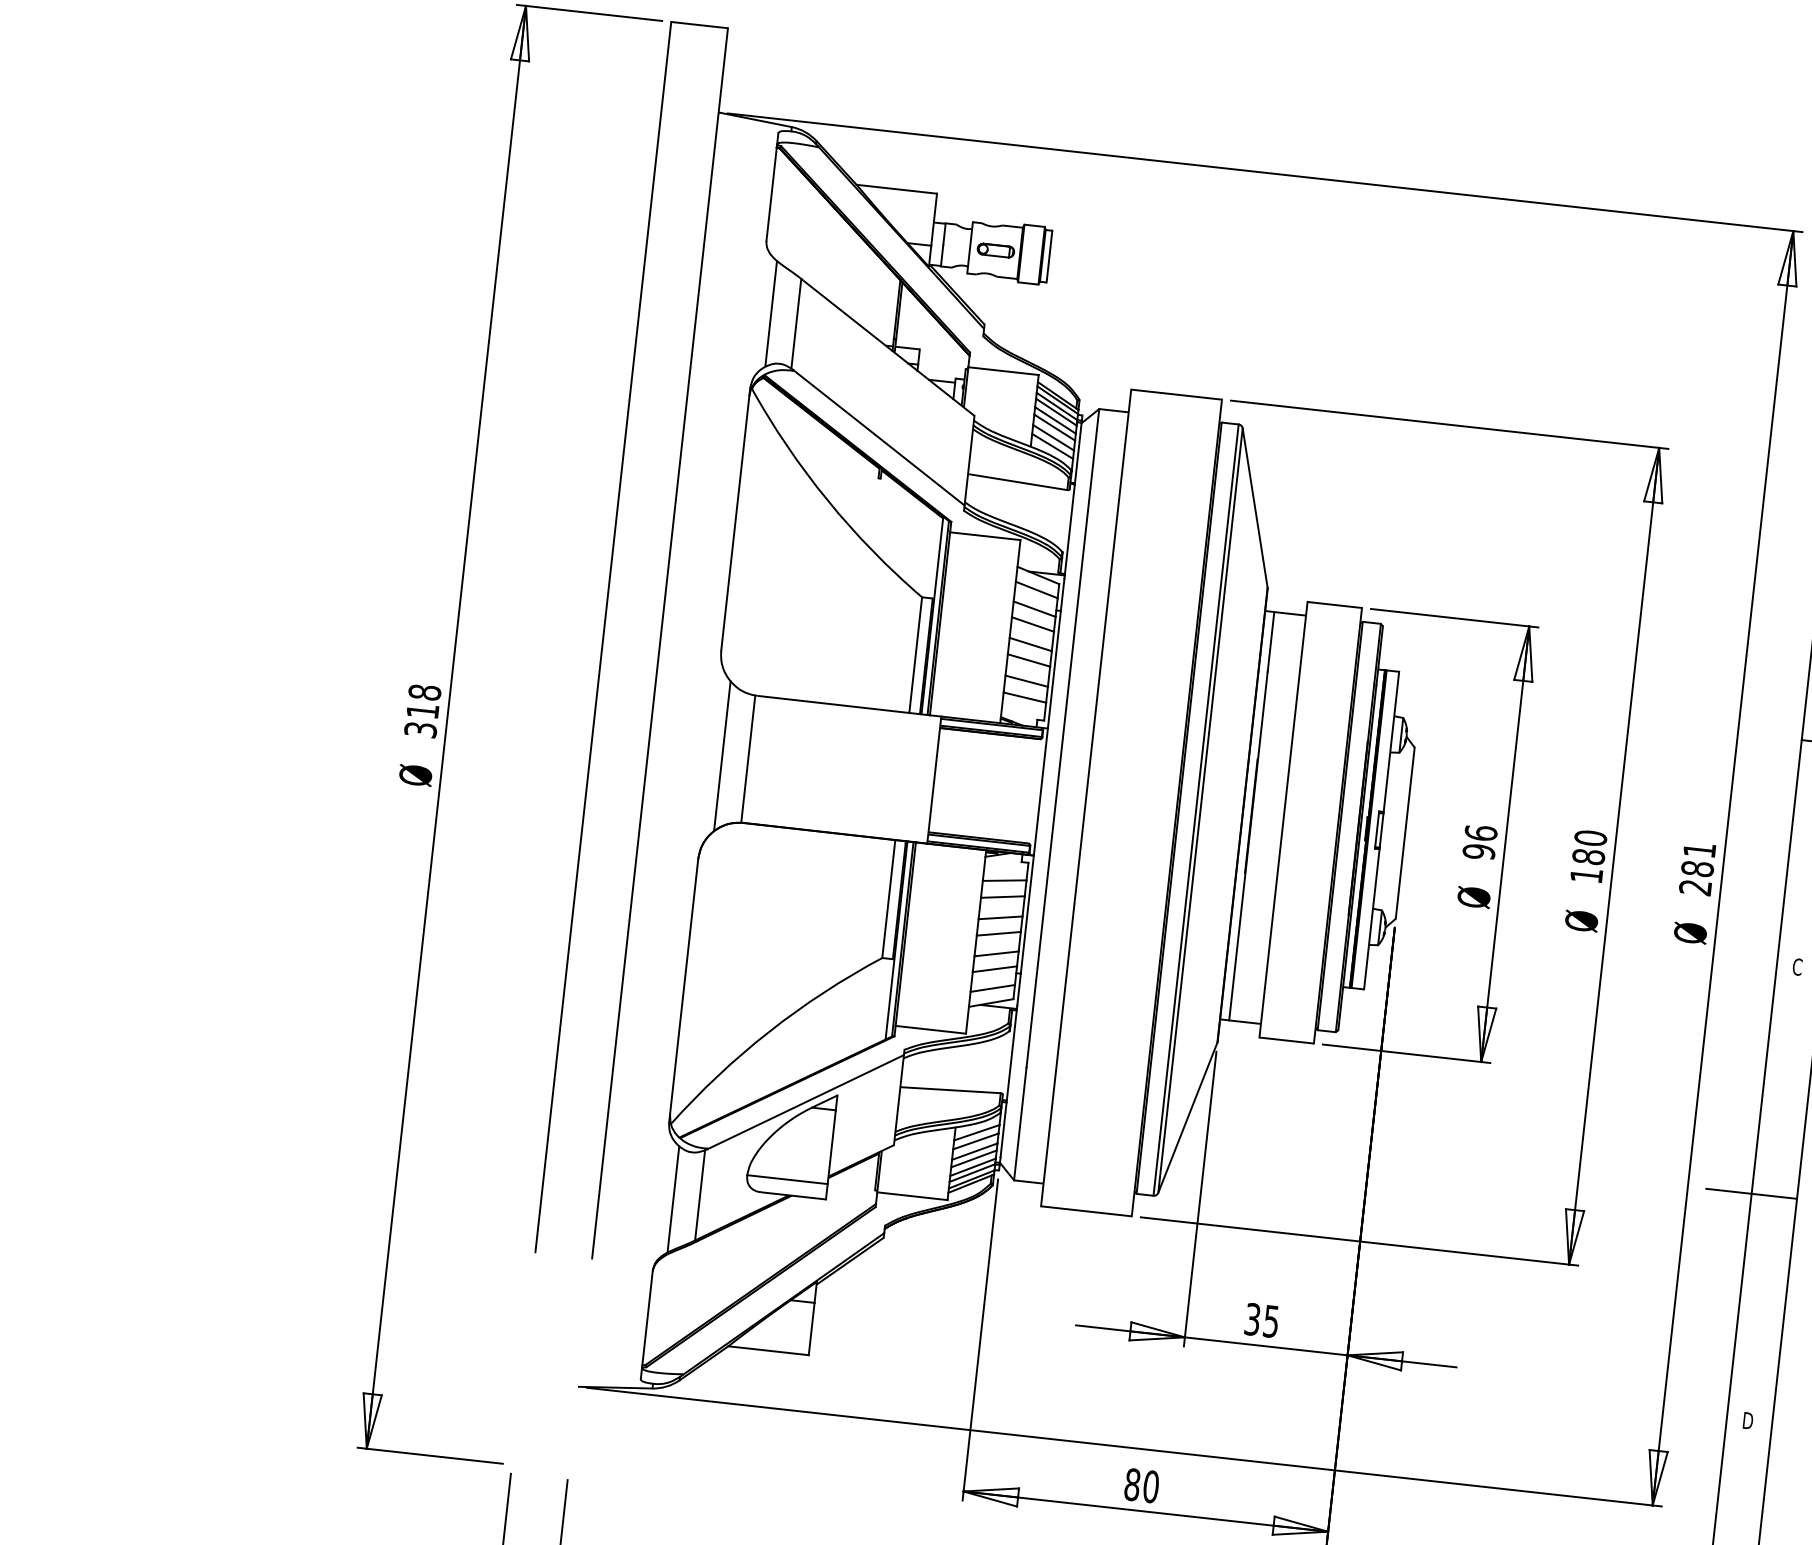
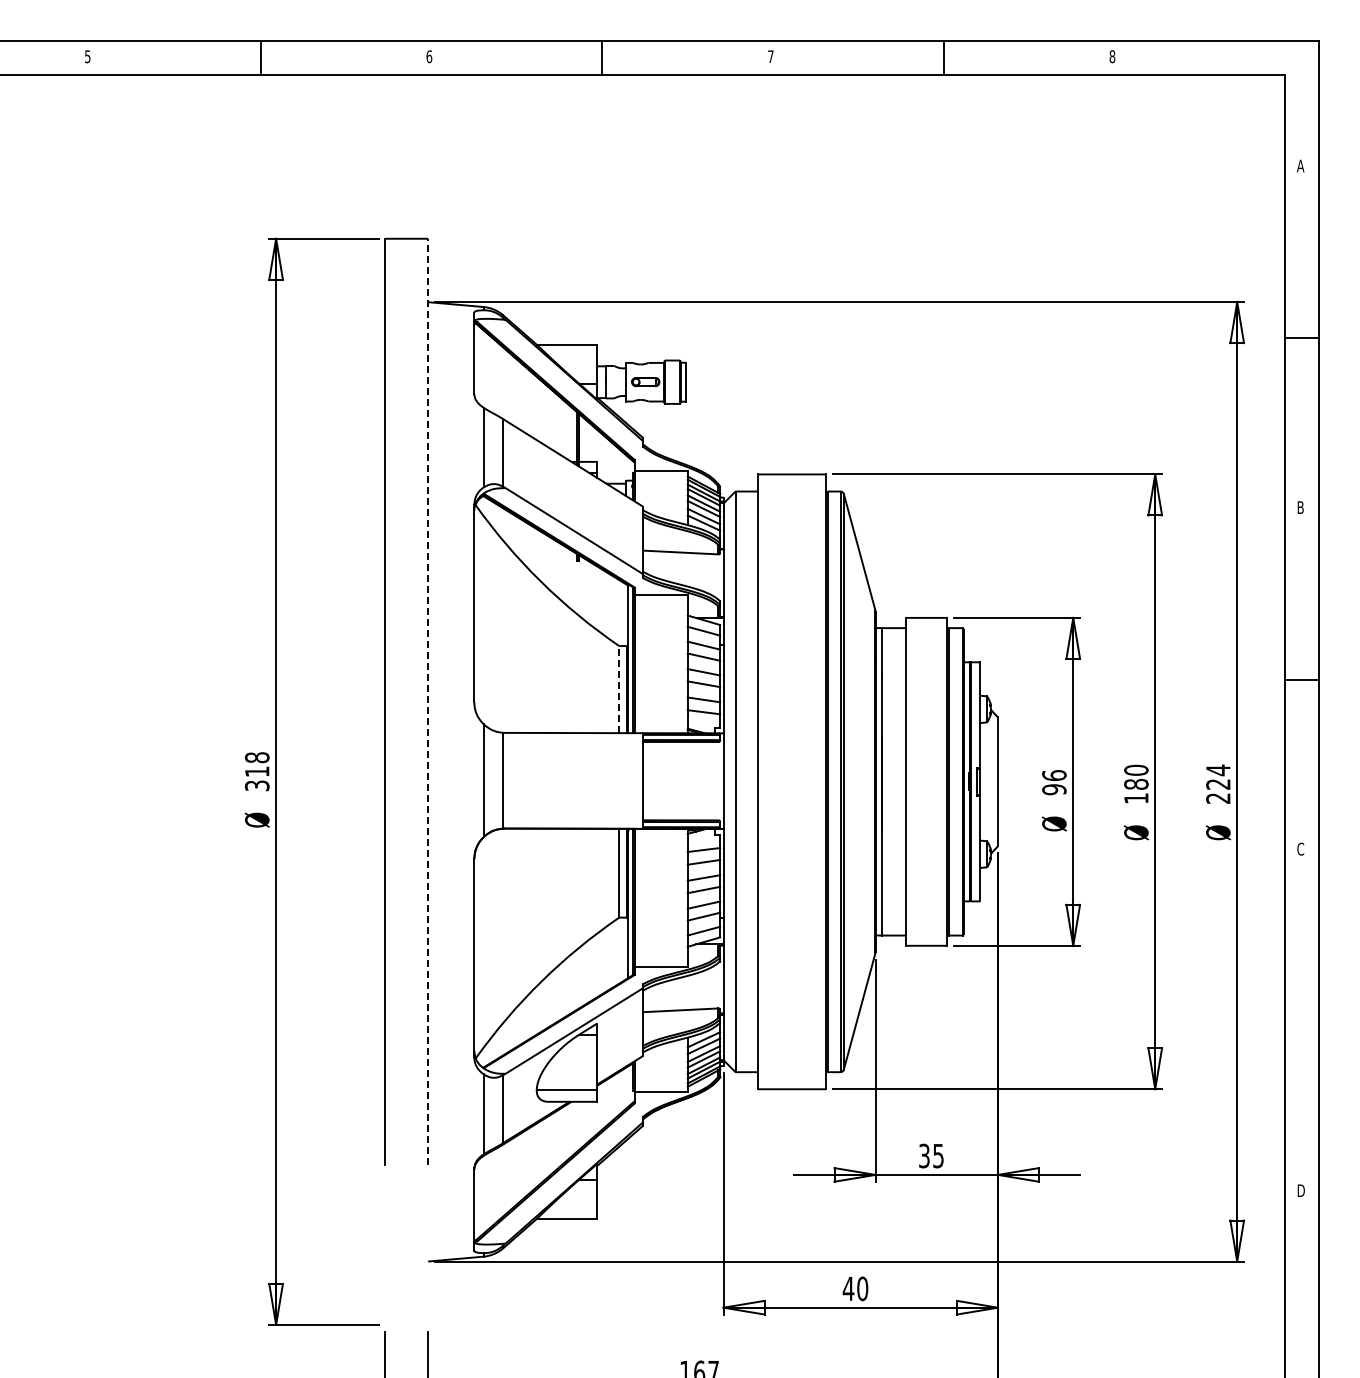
line: (660, 642) -> (428, 701), solid -> dashed
line: (916, 655) -> (619, 689), solid -> dashed
text: (1698, 858) -> (1218, 776), 281 -> 224
line: (1752, 1193) -> (1285, 1021), removed
text: (1132, 1484) -> (848, 1288), 80 -> 40

